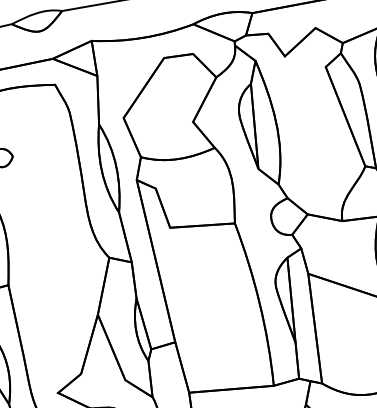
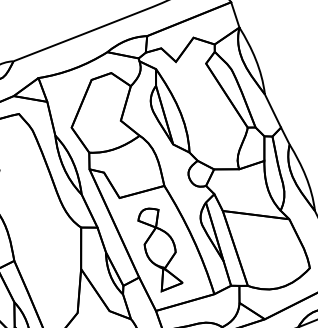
part: (212, 309) -> (160, 249), added

